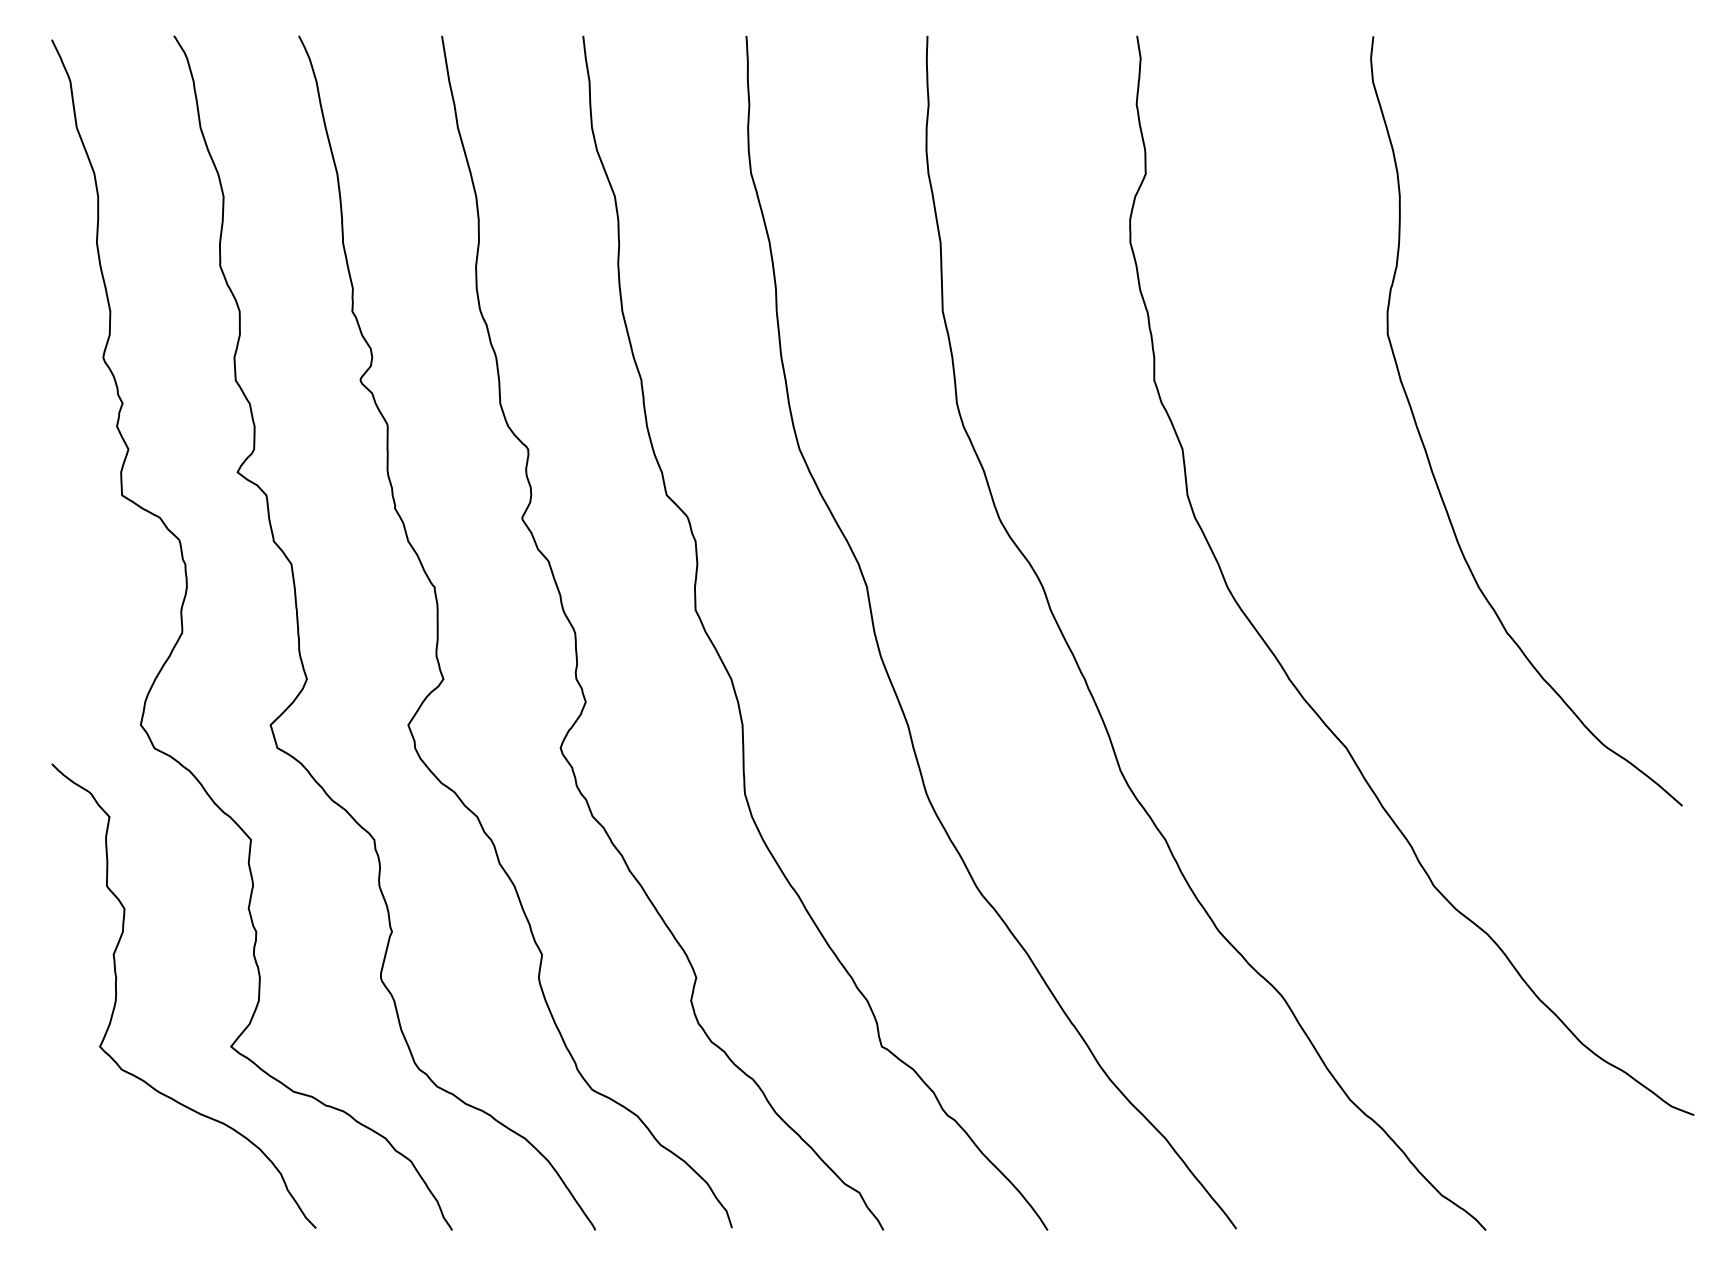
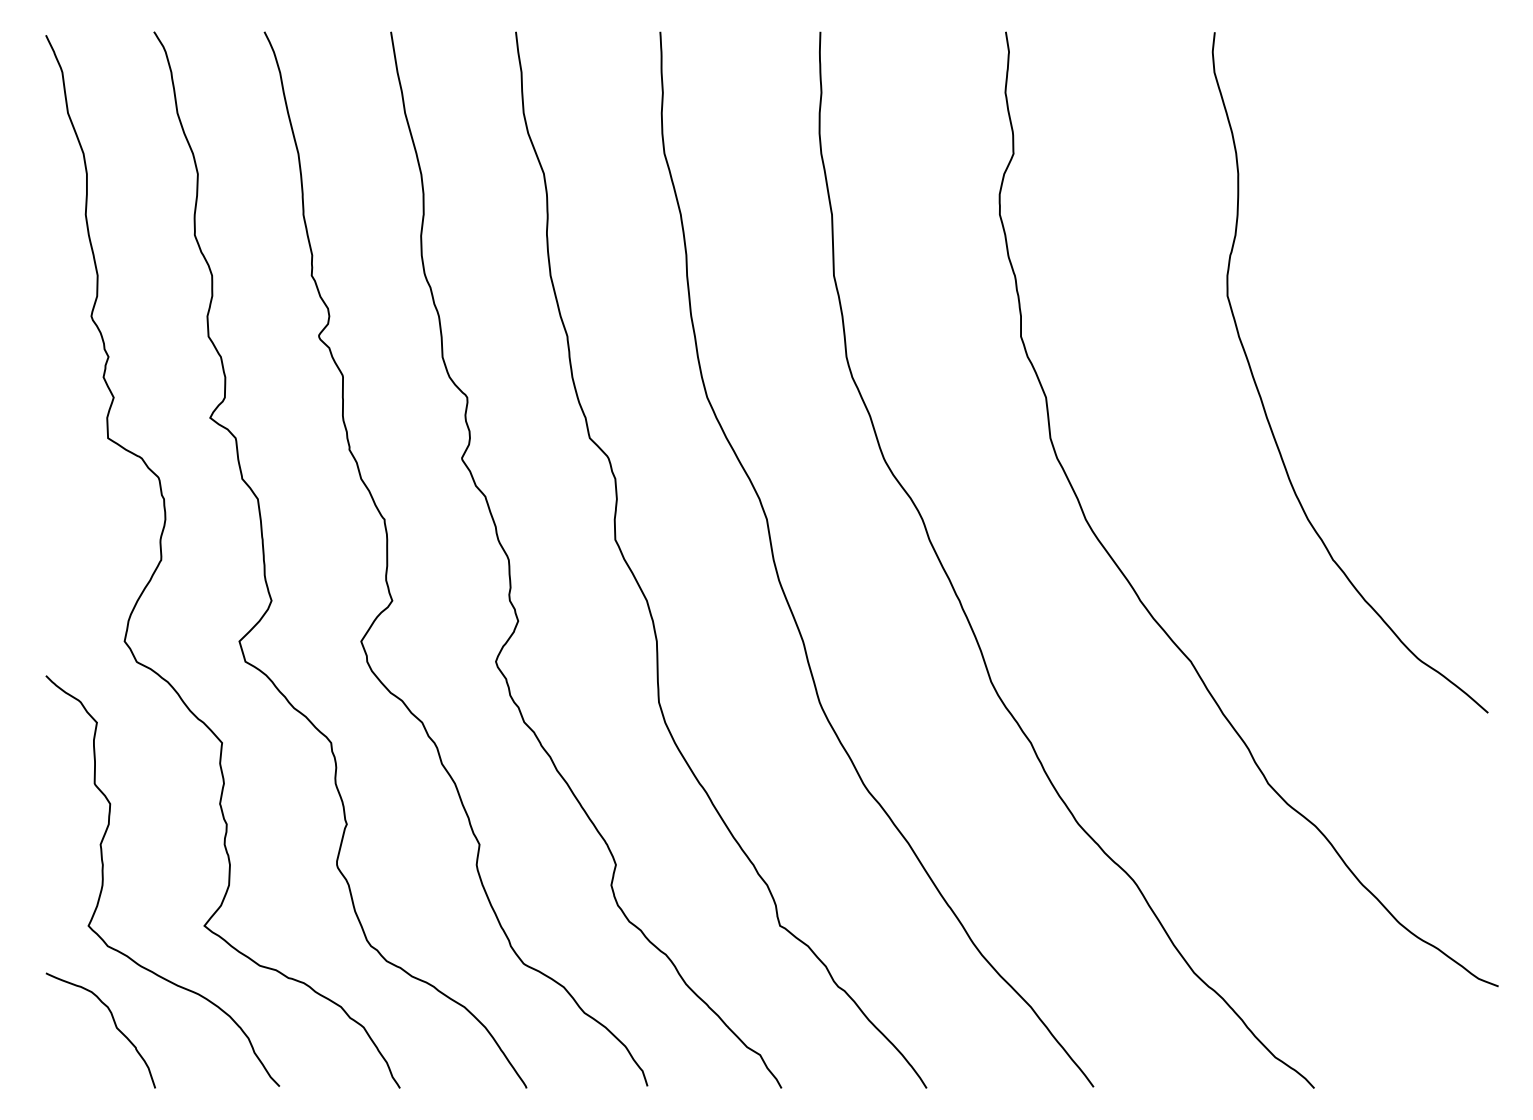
curve: (129, 1158) -> (114, 1024), added

